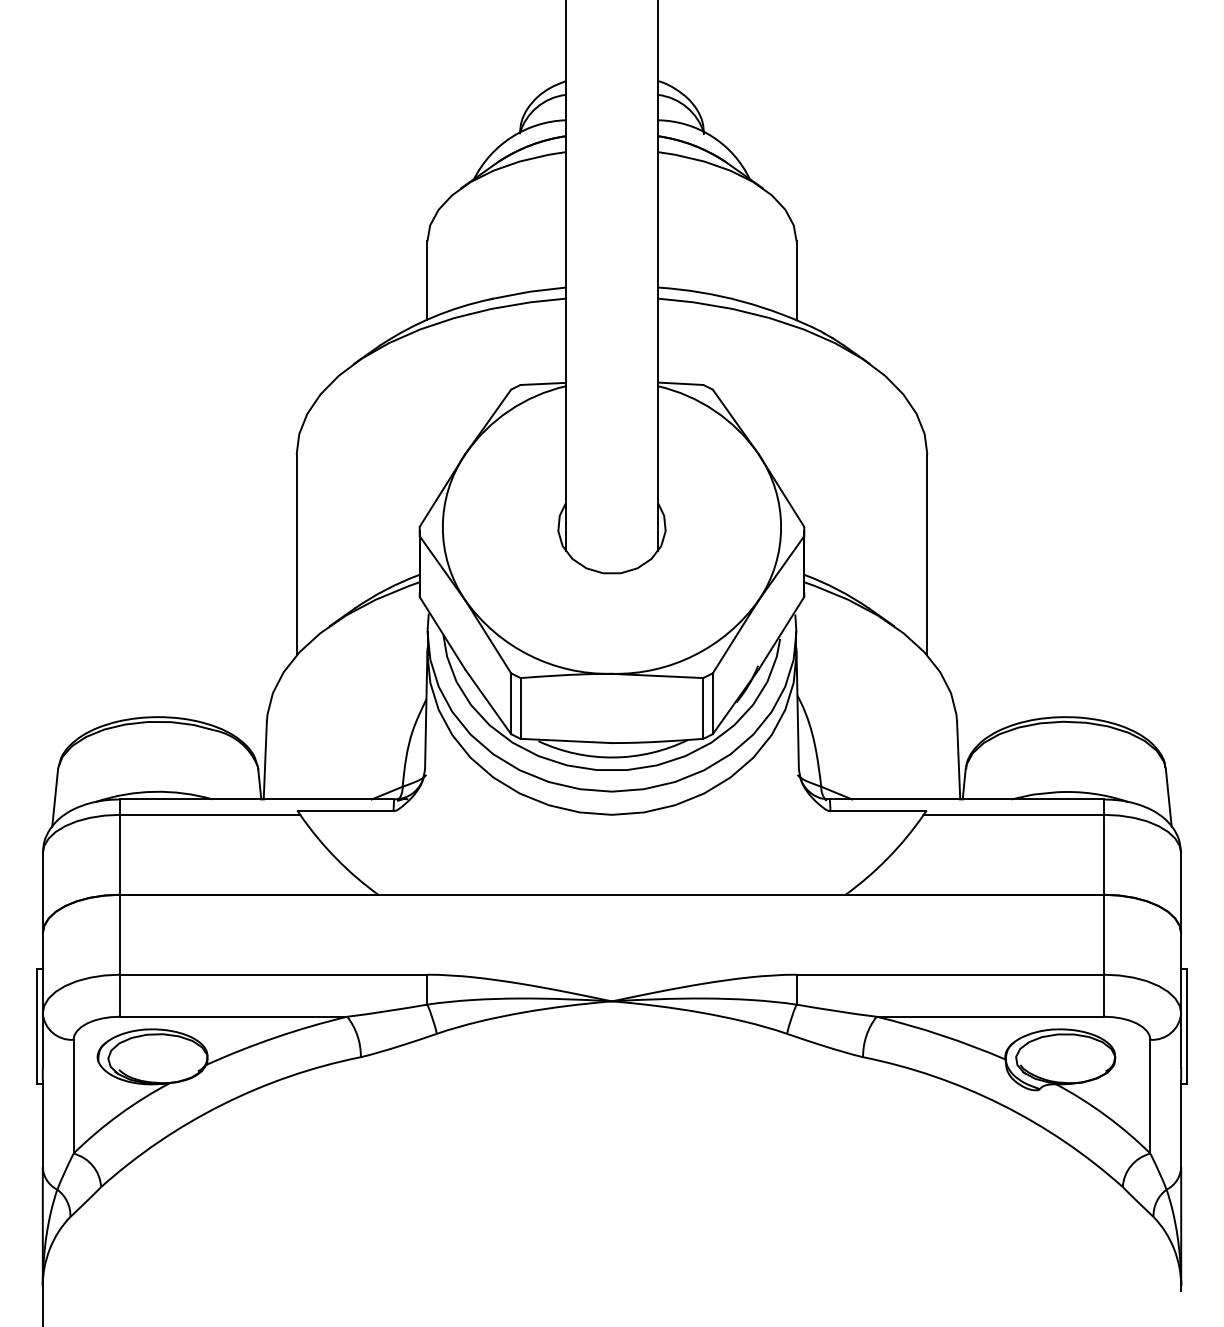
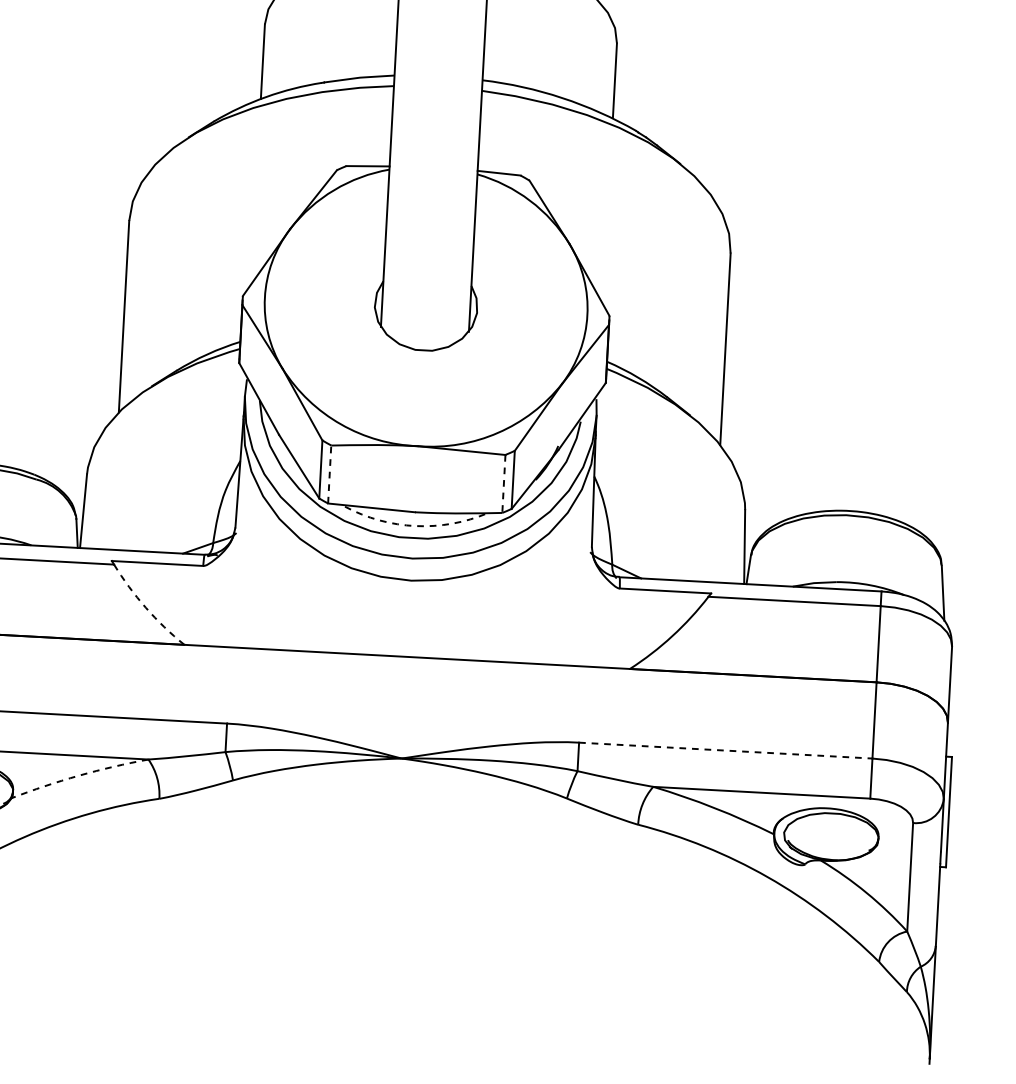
line: (520, 707) -> (329, 473), solid -> dashed
line: (703, 708) -> (504, 484), solid -> dashed
arc: (613, 757) -> (415, 526), solid -> dashed
arc: (335, 858) -> (145, 608), solid -> dashed
line: (950, 974) -> (725, 750), solid -> dashed
arc: (275, 1037) -> (78, 775), solid -> dashed

